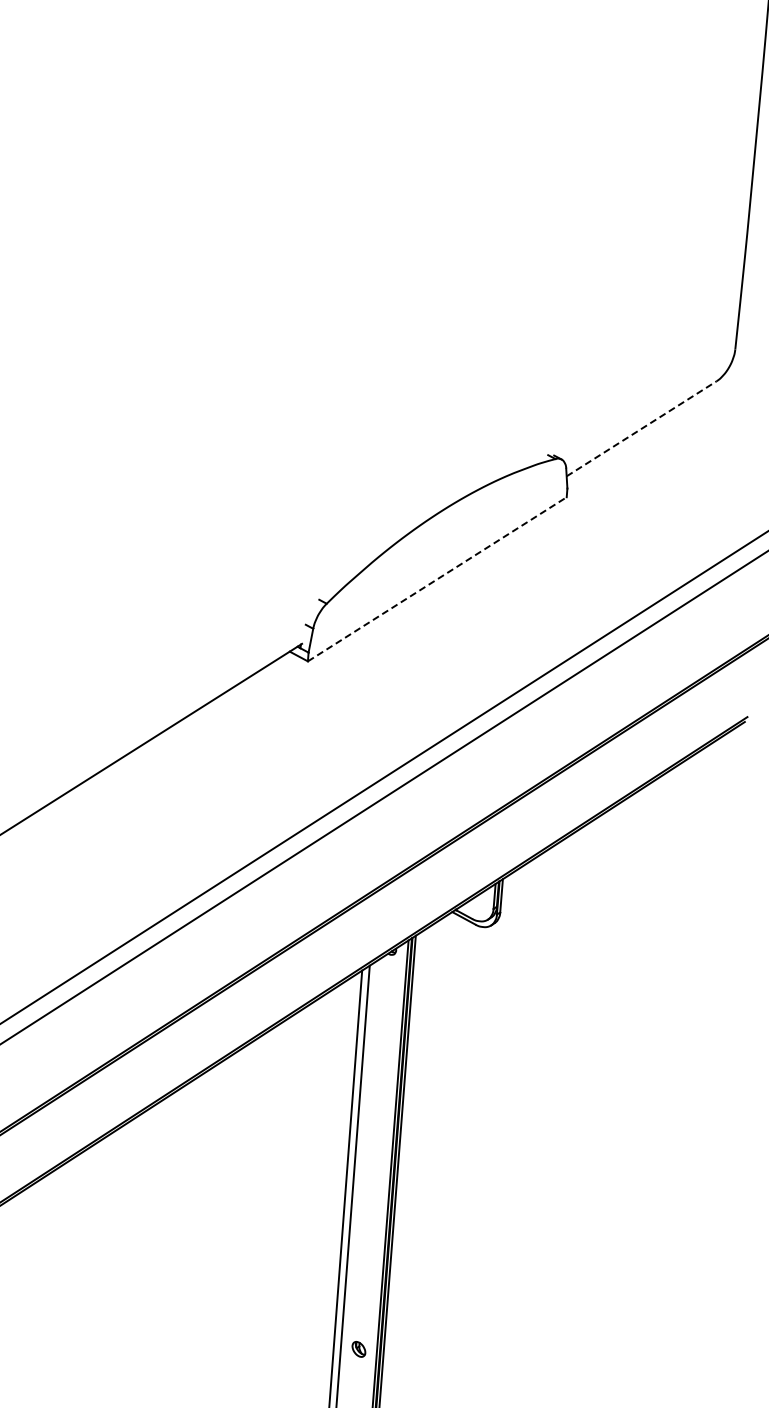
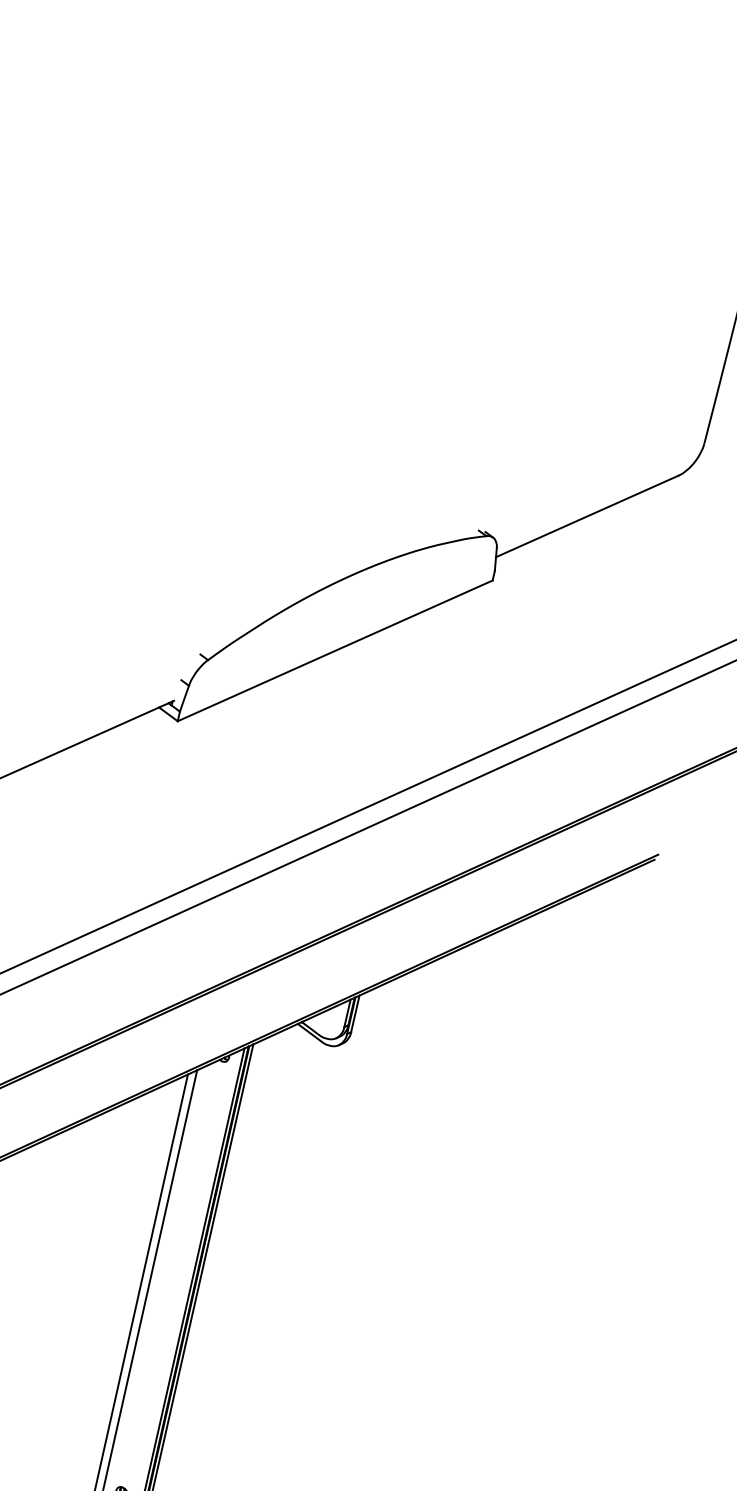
line: (641, 428) -> (587, 516), dashed -> solid
line: (437, 579) -> (335, 651), dashed -> solid

